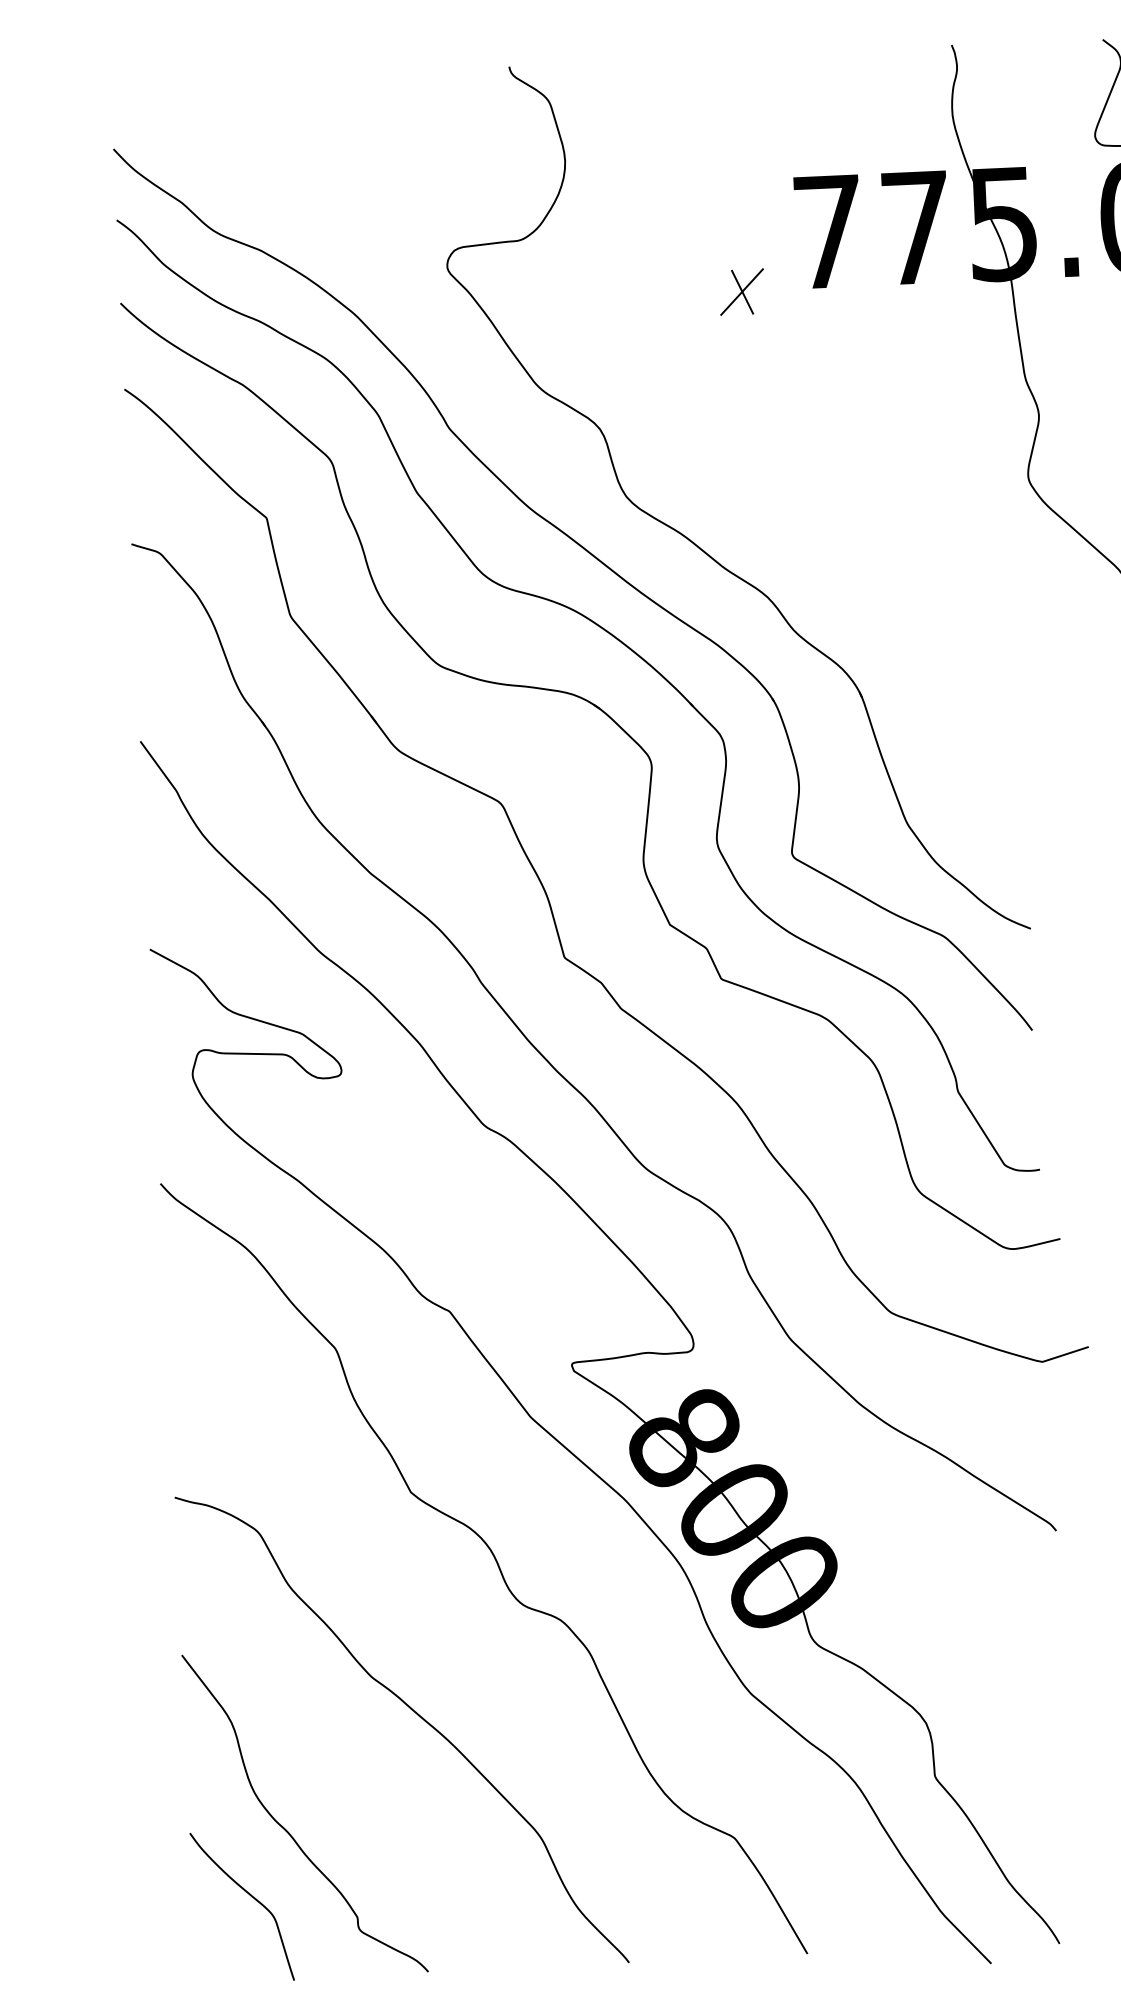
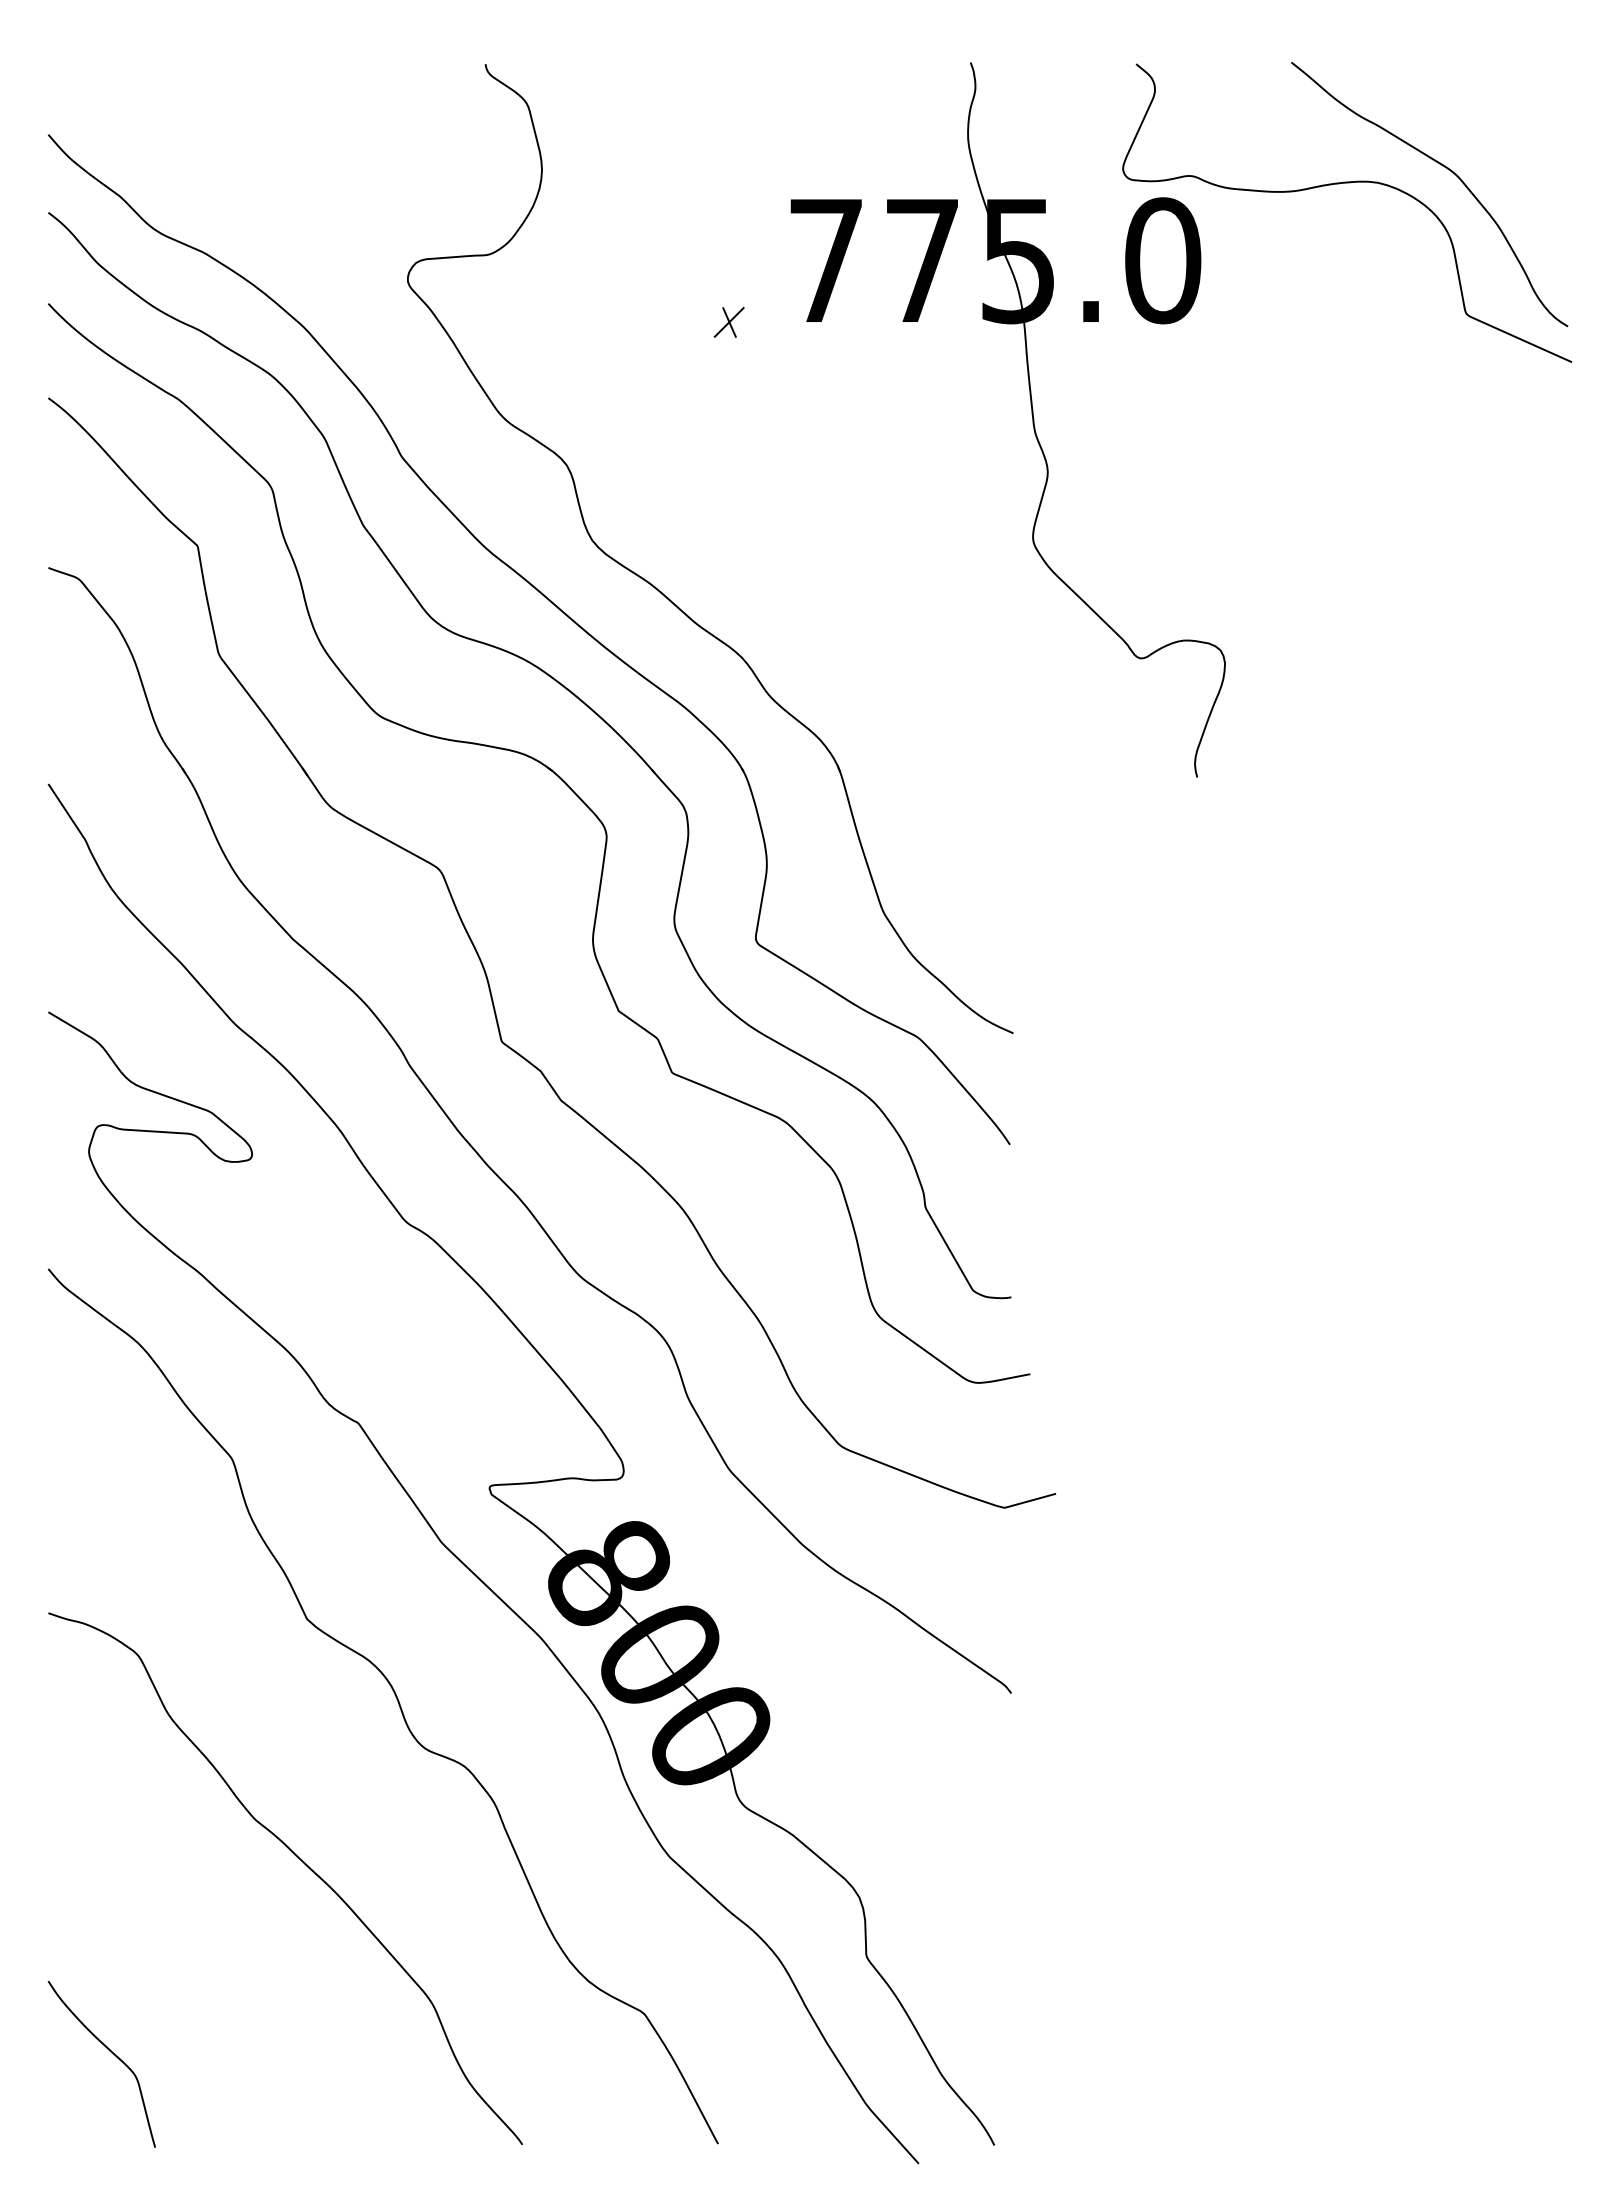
part: (742, 292) -> (729, 322), size x0.6
curve: (287, 1830) -> (155, 1983), removed

